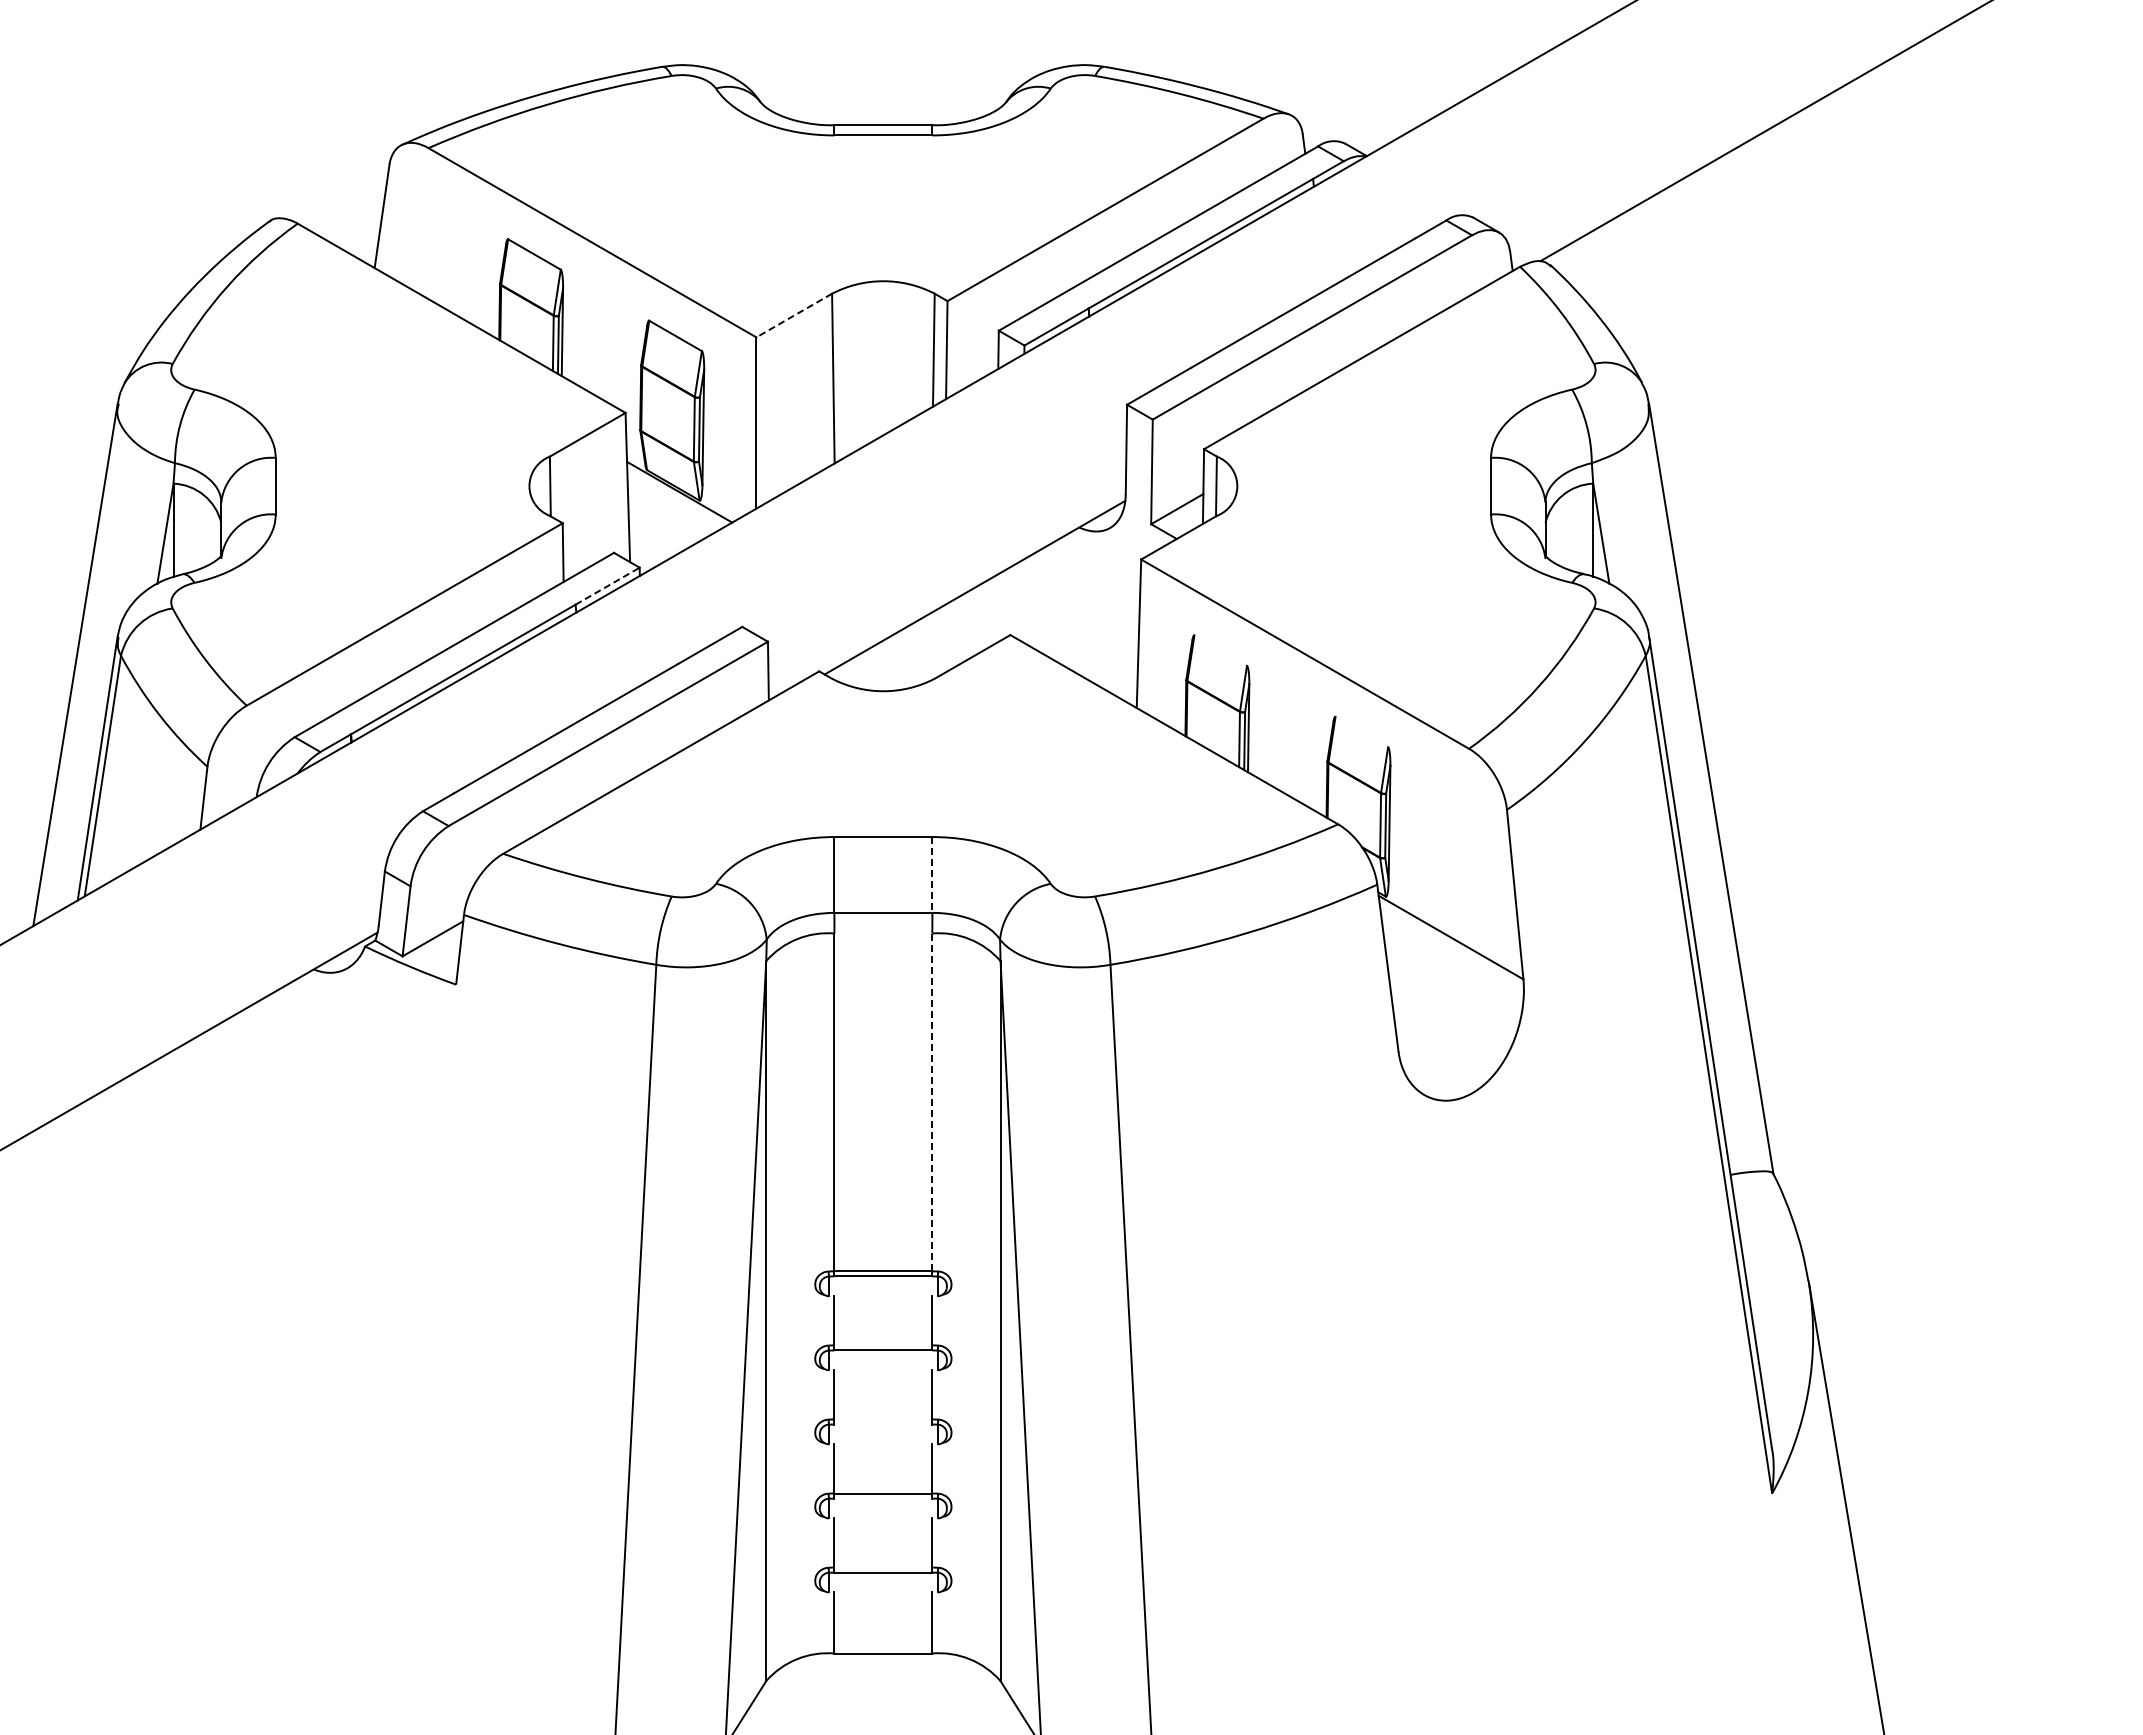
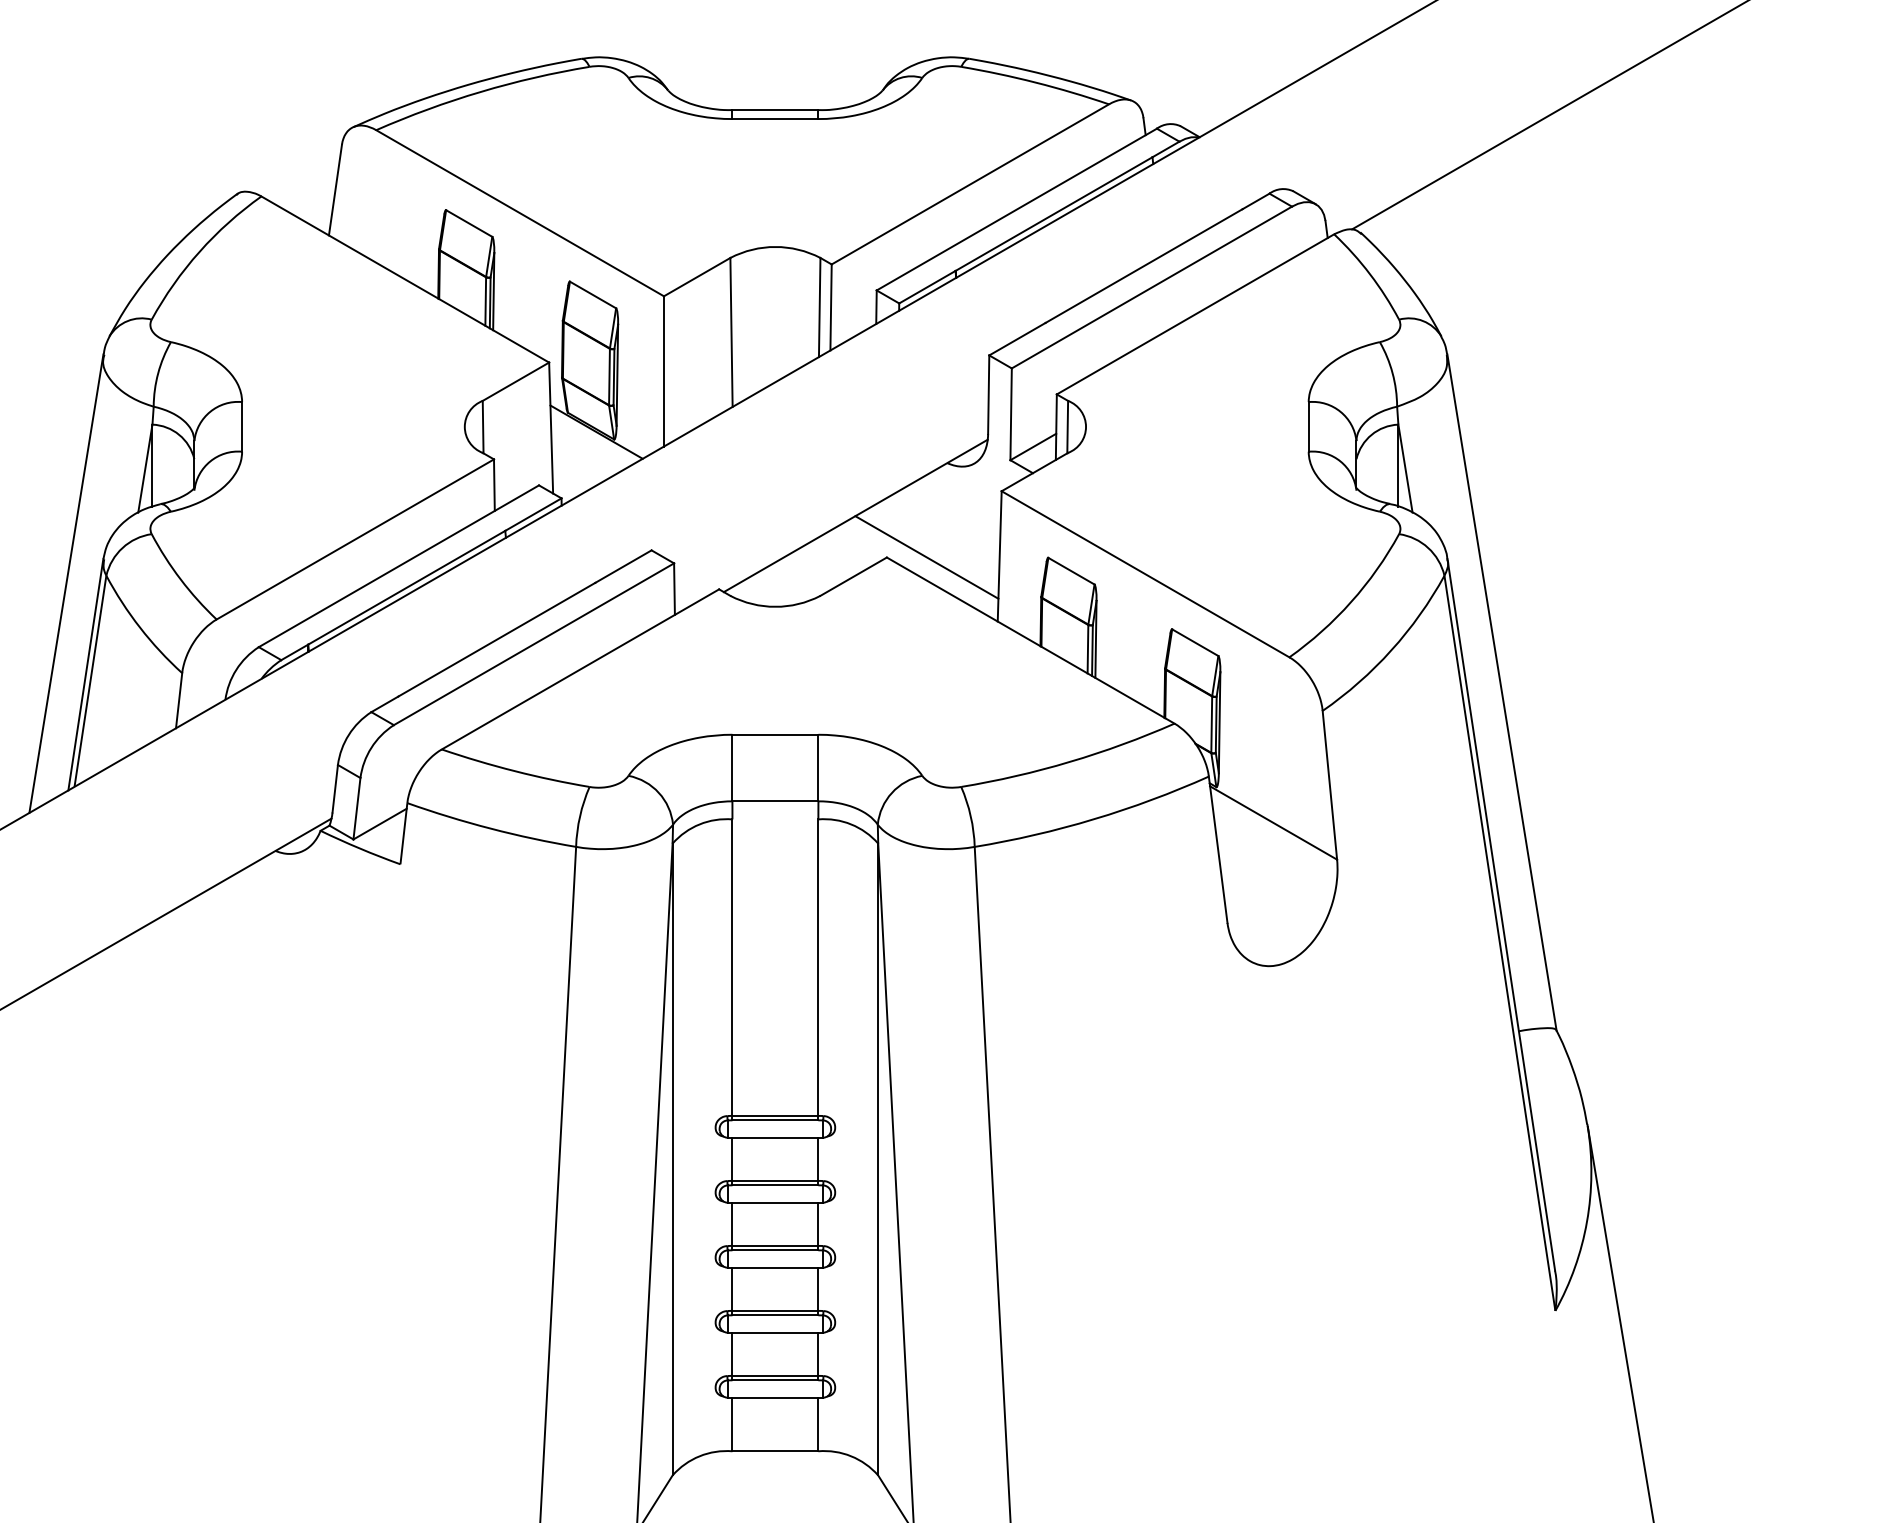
line: (794, 315) -> (697, 277), dashed -> solid
line: (608, 585) -> (534, 514), dashed -> solid
line: (1055, 634) -> (926, 557), added
line: (1220, 650) -> (1071, 571), added
line: (1361, 731) -> (1195, 642), added
line: (932, 874) -> (818, 767), dashed -> solid
line: (932, 1102) -> (818, 967), dashed -> solid
line: (882, 1296) -> (774, 1137), added
line: (883, 1345) -> (775, 1180), added
line: (882, 1370) -> (774, 1202), added
line: (883, 1419) -> (775, 1245), added
line: (883, 1424) -> (775, 1250), added
line: (882, 1444) -> (774, 1267), added
line: (883, 1498) -> (775, 1315), added
line: (882, 1518) -> (774, 1332), added
line: (883, 1567) -> (775, 1375), added
line: (882, 1592) -> (774, 1397), added

